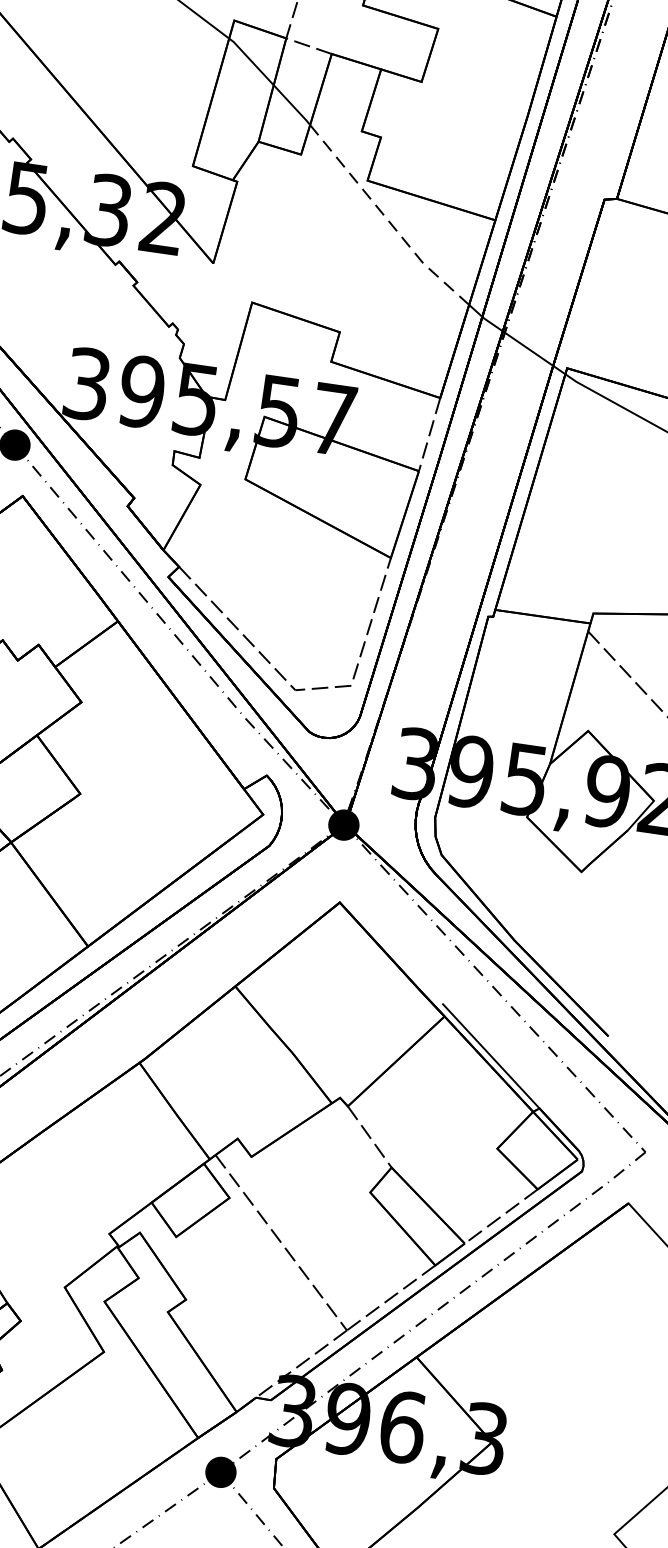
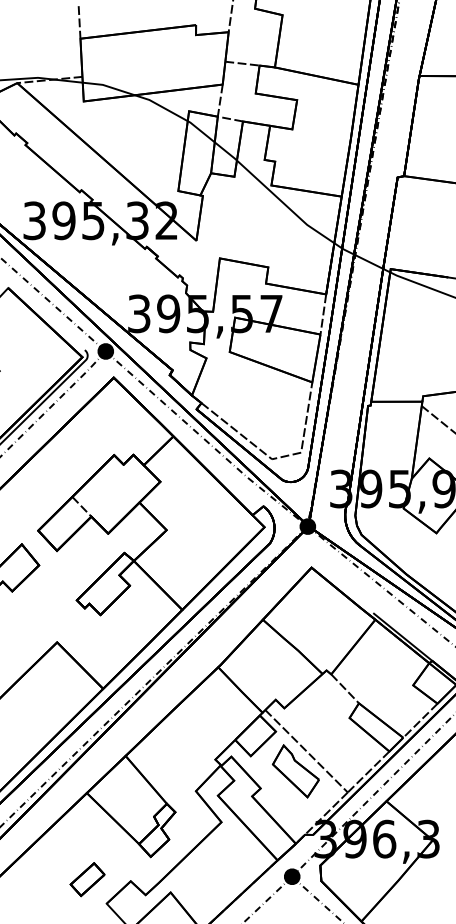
line: (386, 219) -> (284, 204), dashed -> solid
part: (255, 1277) -> (295, 771), added

